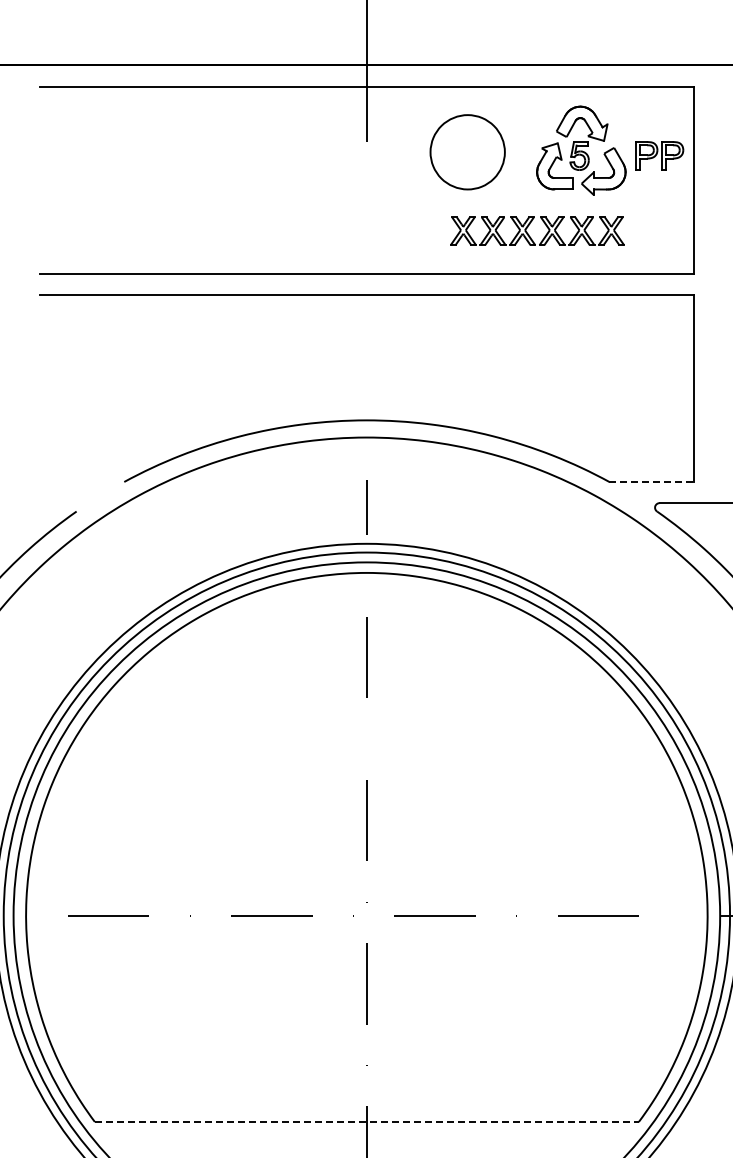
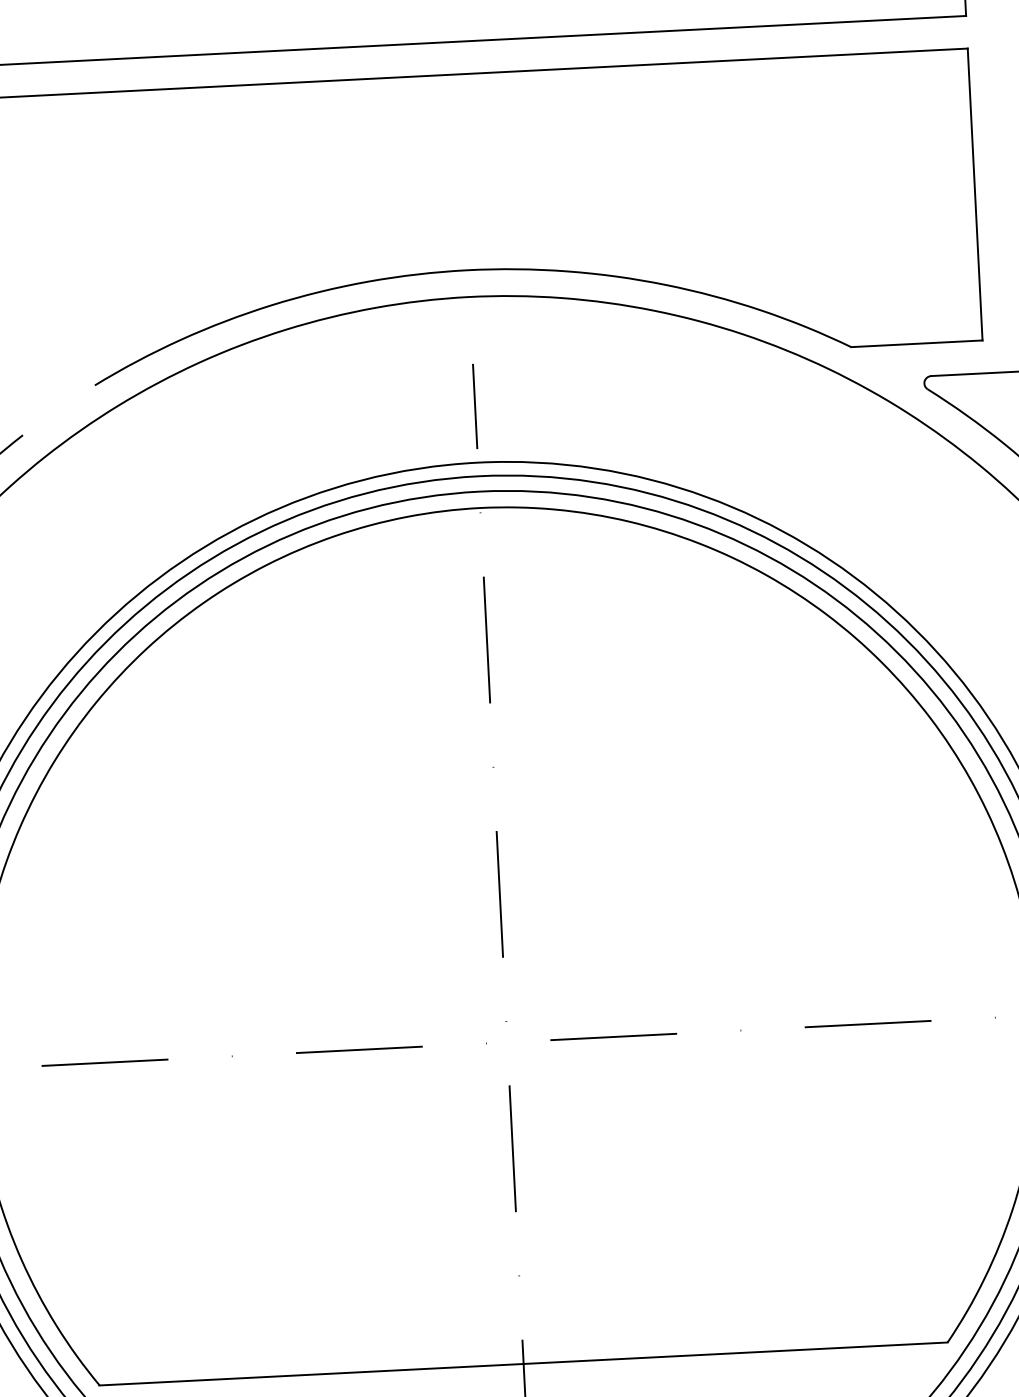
line: (652, 481) -> (918, 342), dashed -> solid
line: (367, 1121) -> (524, 1363), dashed -> solid

